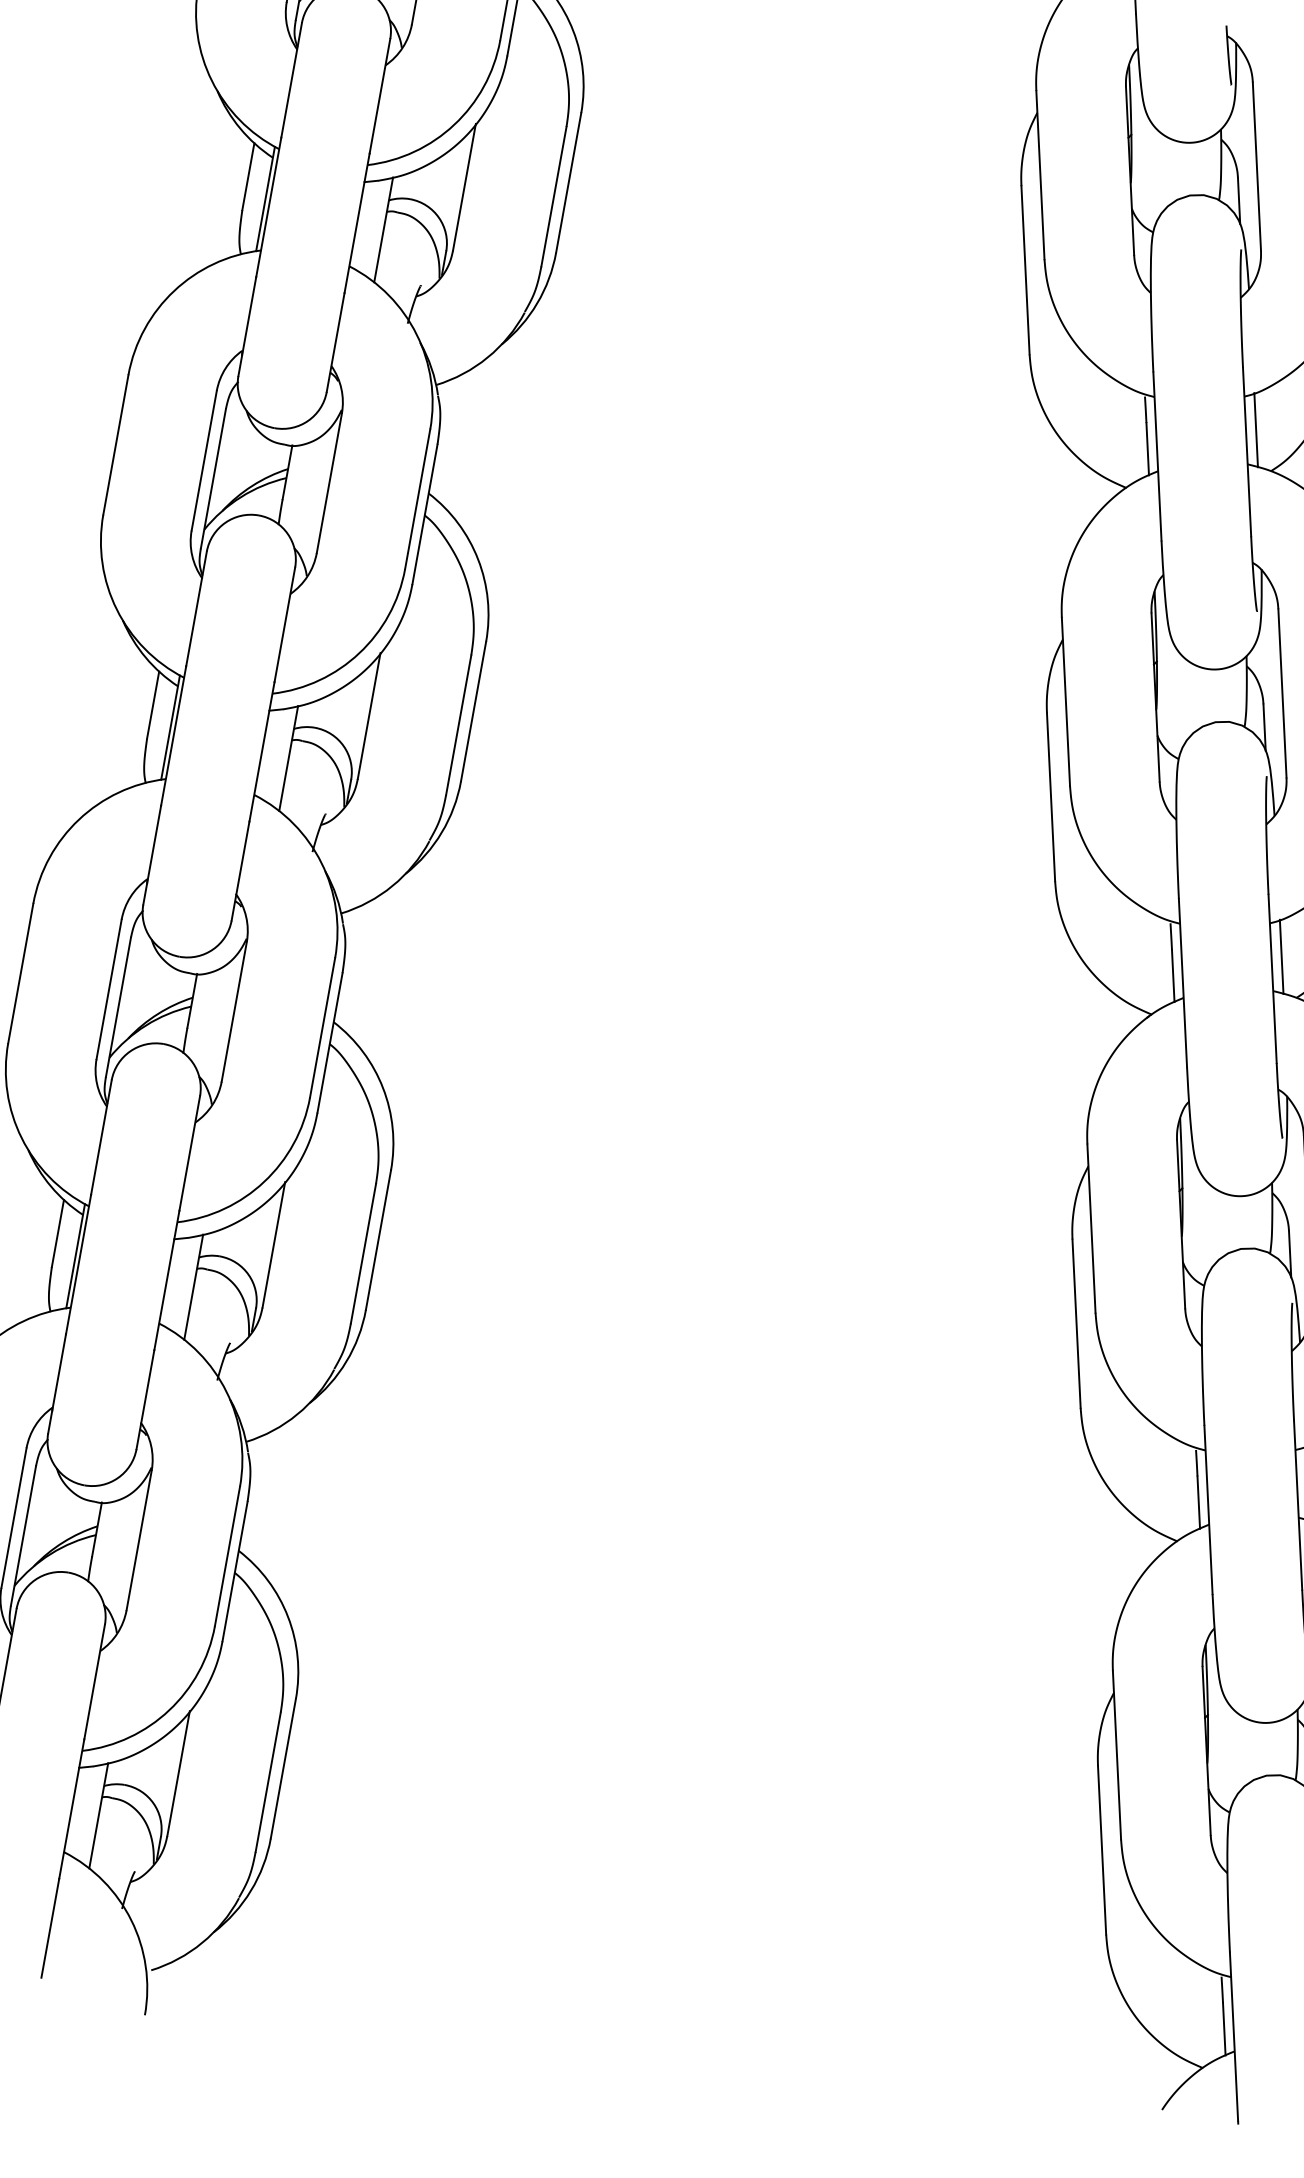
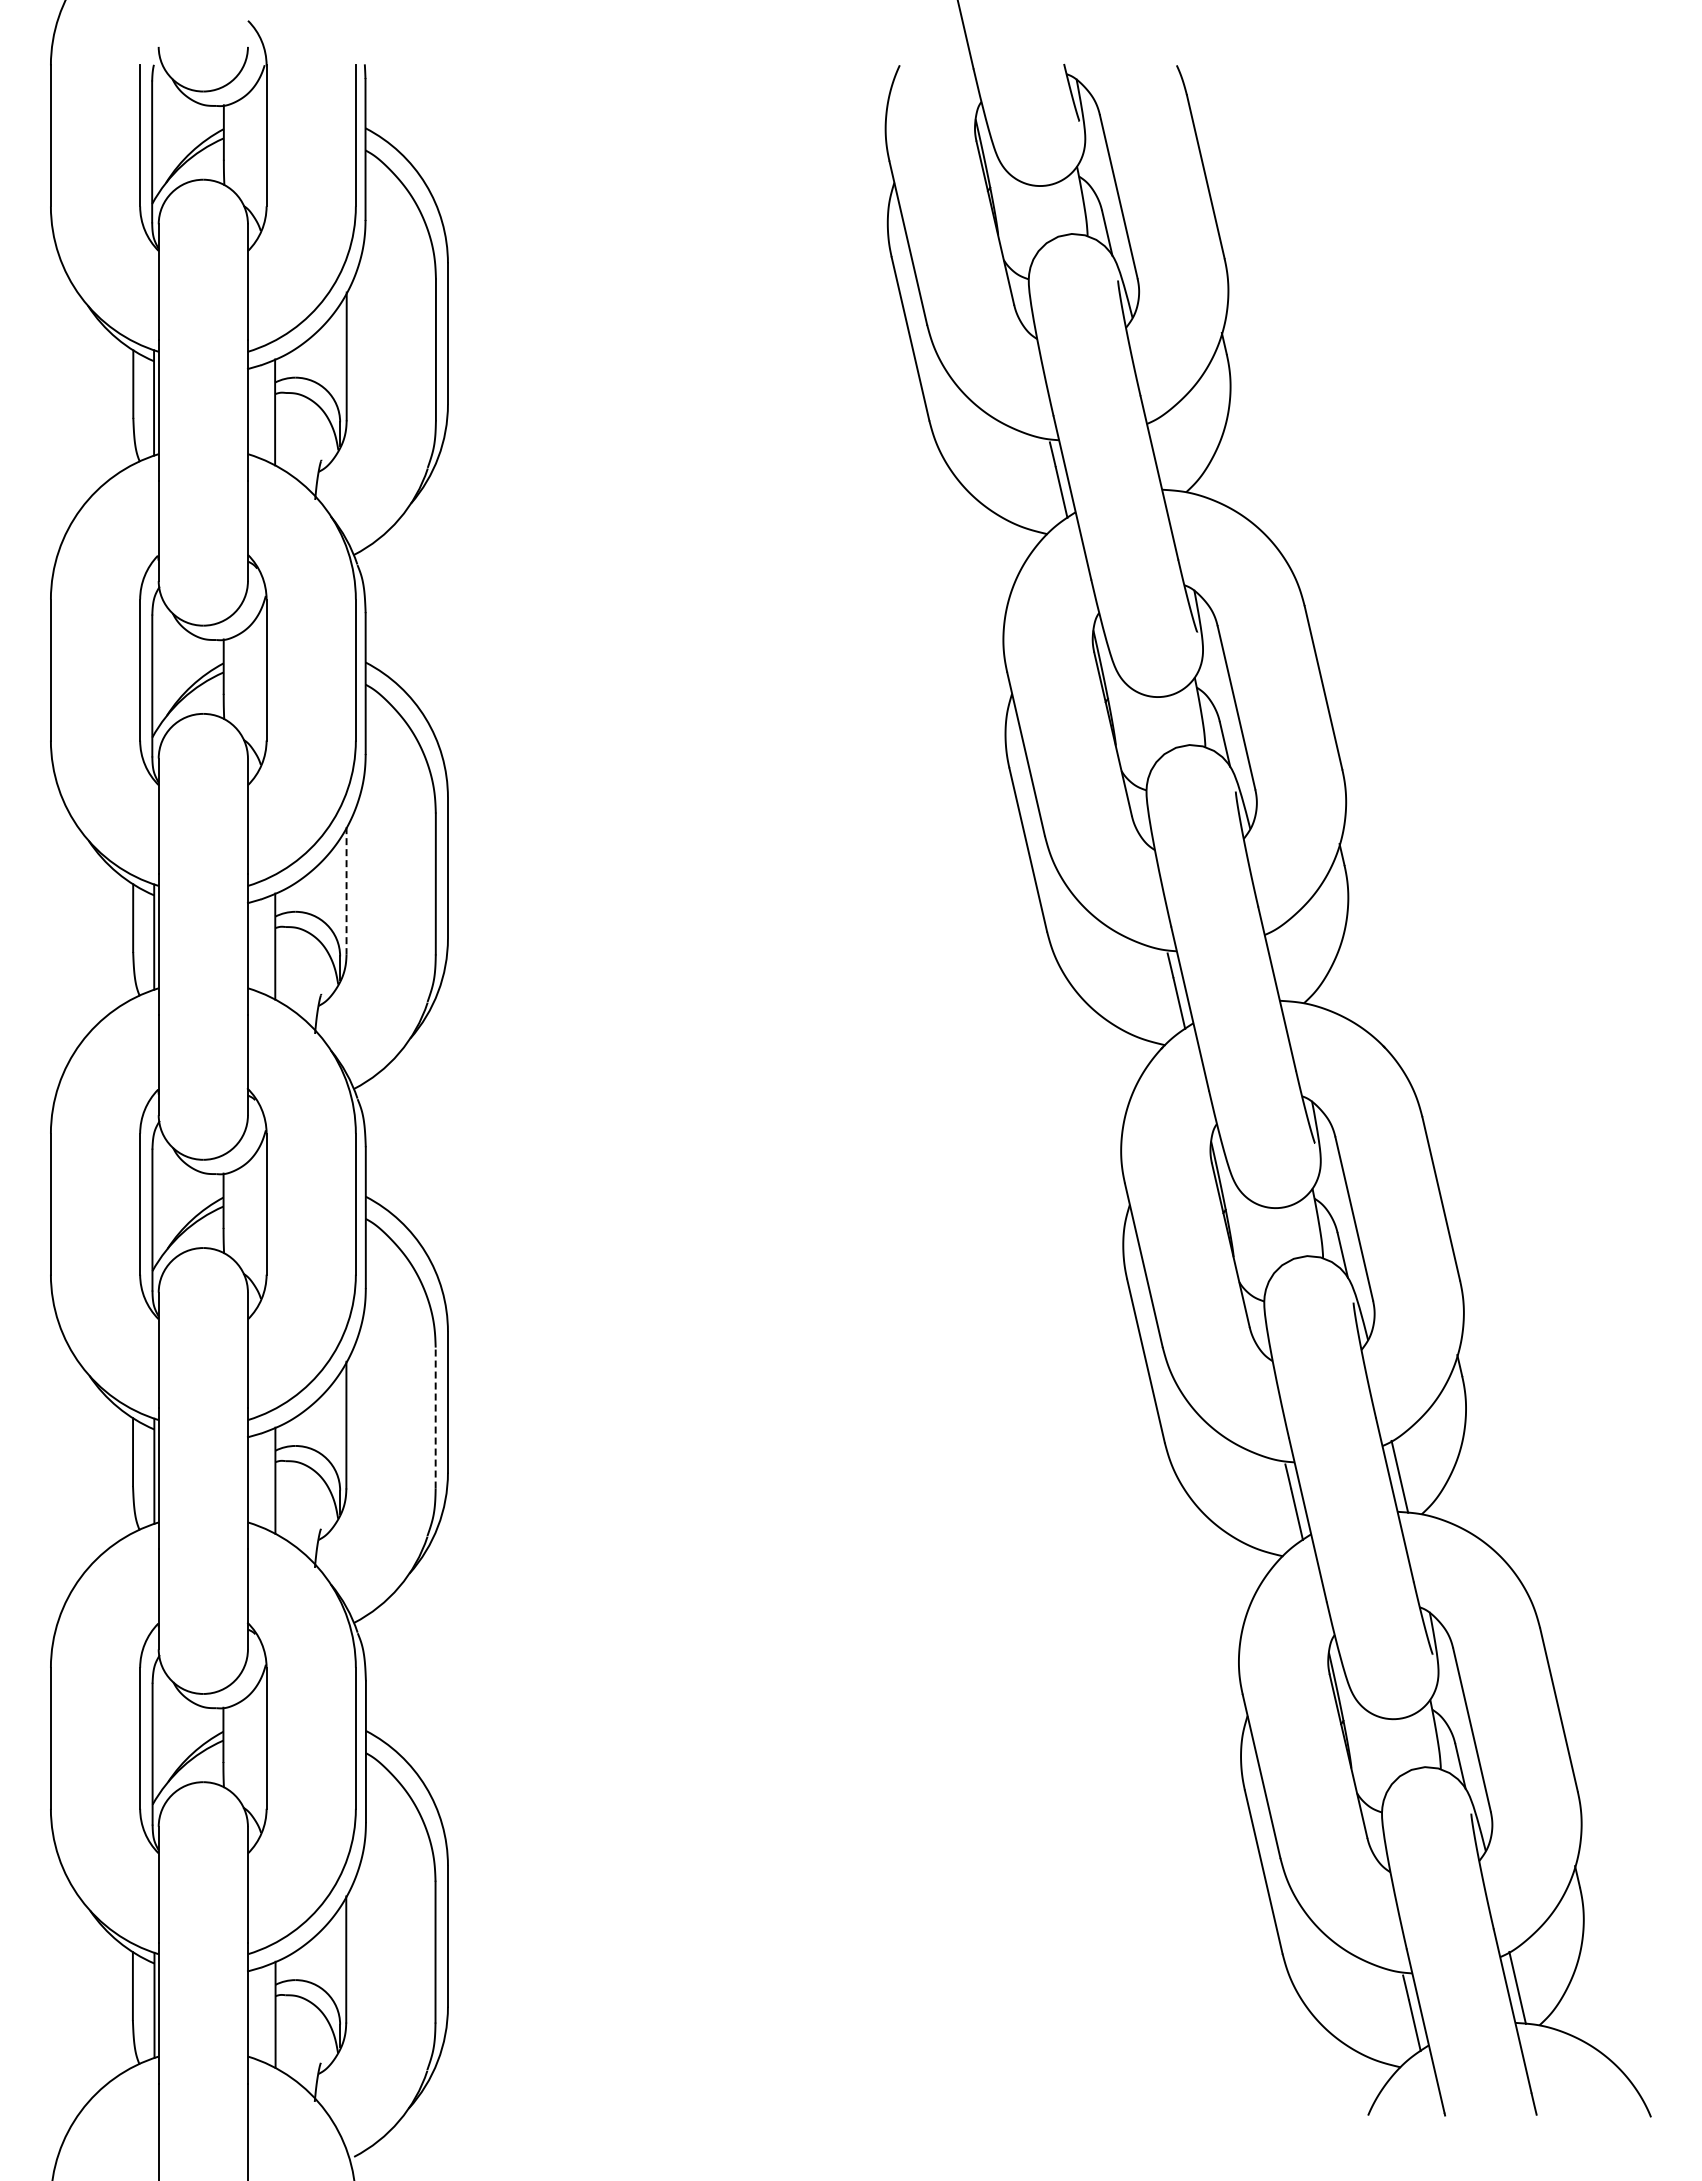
line: (1256, 429) -> (1164, 454), removed
line: (369, 715) -> (346, 890), solid -> dashed
line: (1281, 956) -> (1281, 965), removed
line: (363, 1253) -> (435, 1417), solid -> dashed

